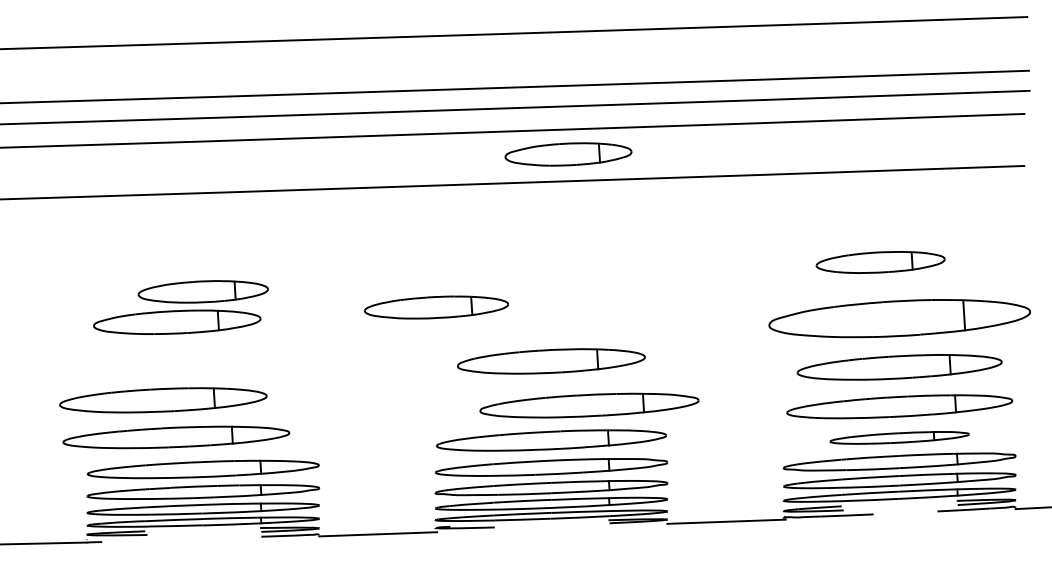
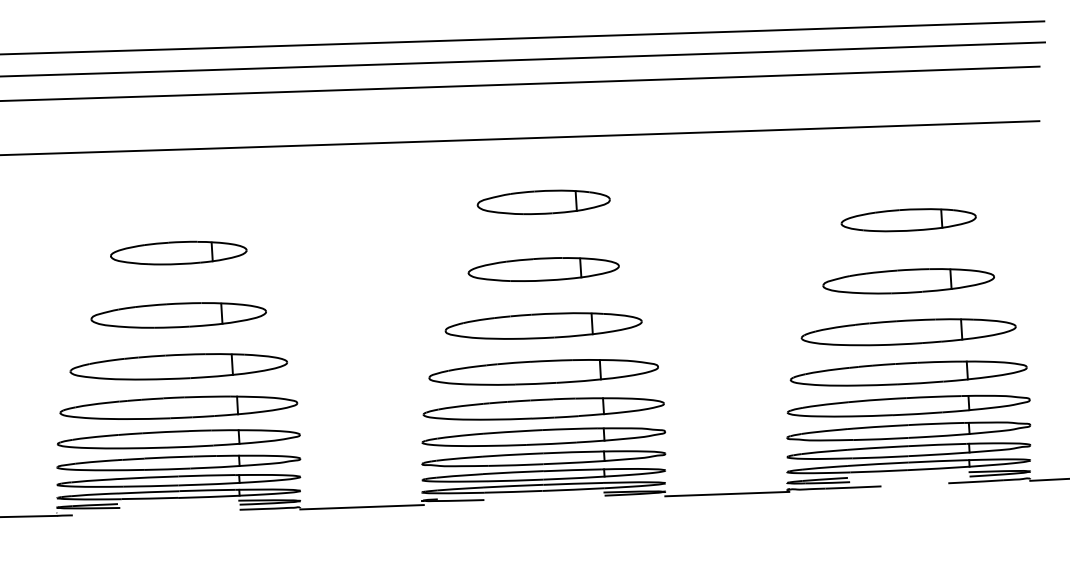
part: (568, 154) -> (543, 202), moved
part: (880, 262) -> (908, 220), moved
part: (436, 307) -> (543, 269), moved
part: (899, 318) -> (908, 281), size x0.62
part: (177, 321) -> (179, 314), moved
part: (163, 400) -> (179, 366), moved
part: (589, 405) -> (543, 372), moved
part: (176, 437) -> (179, 407), moved
part: (899, 437) -> (908, 405), size x1.67

